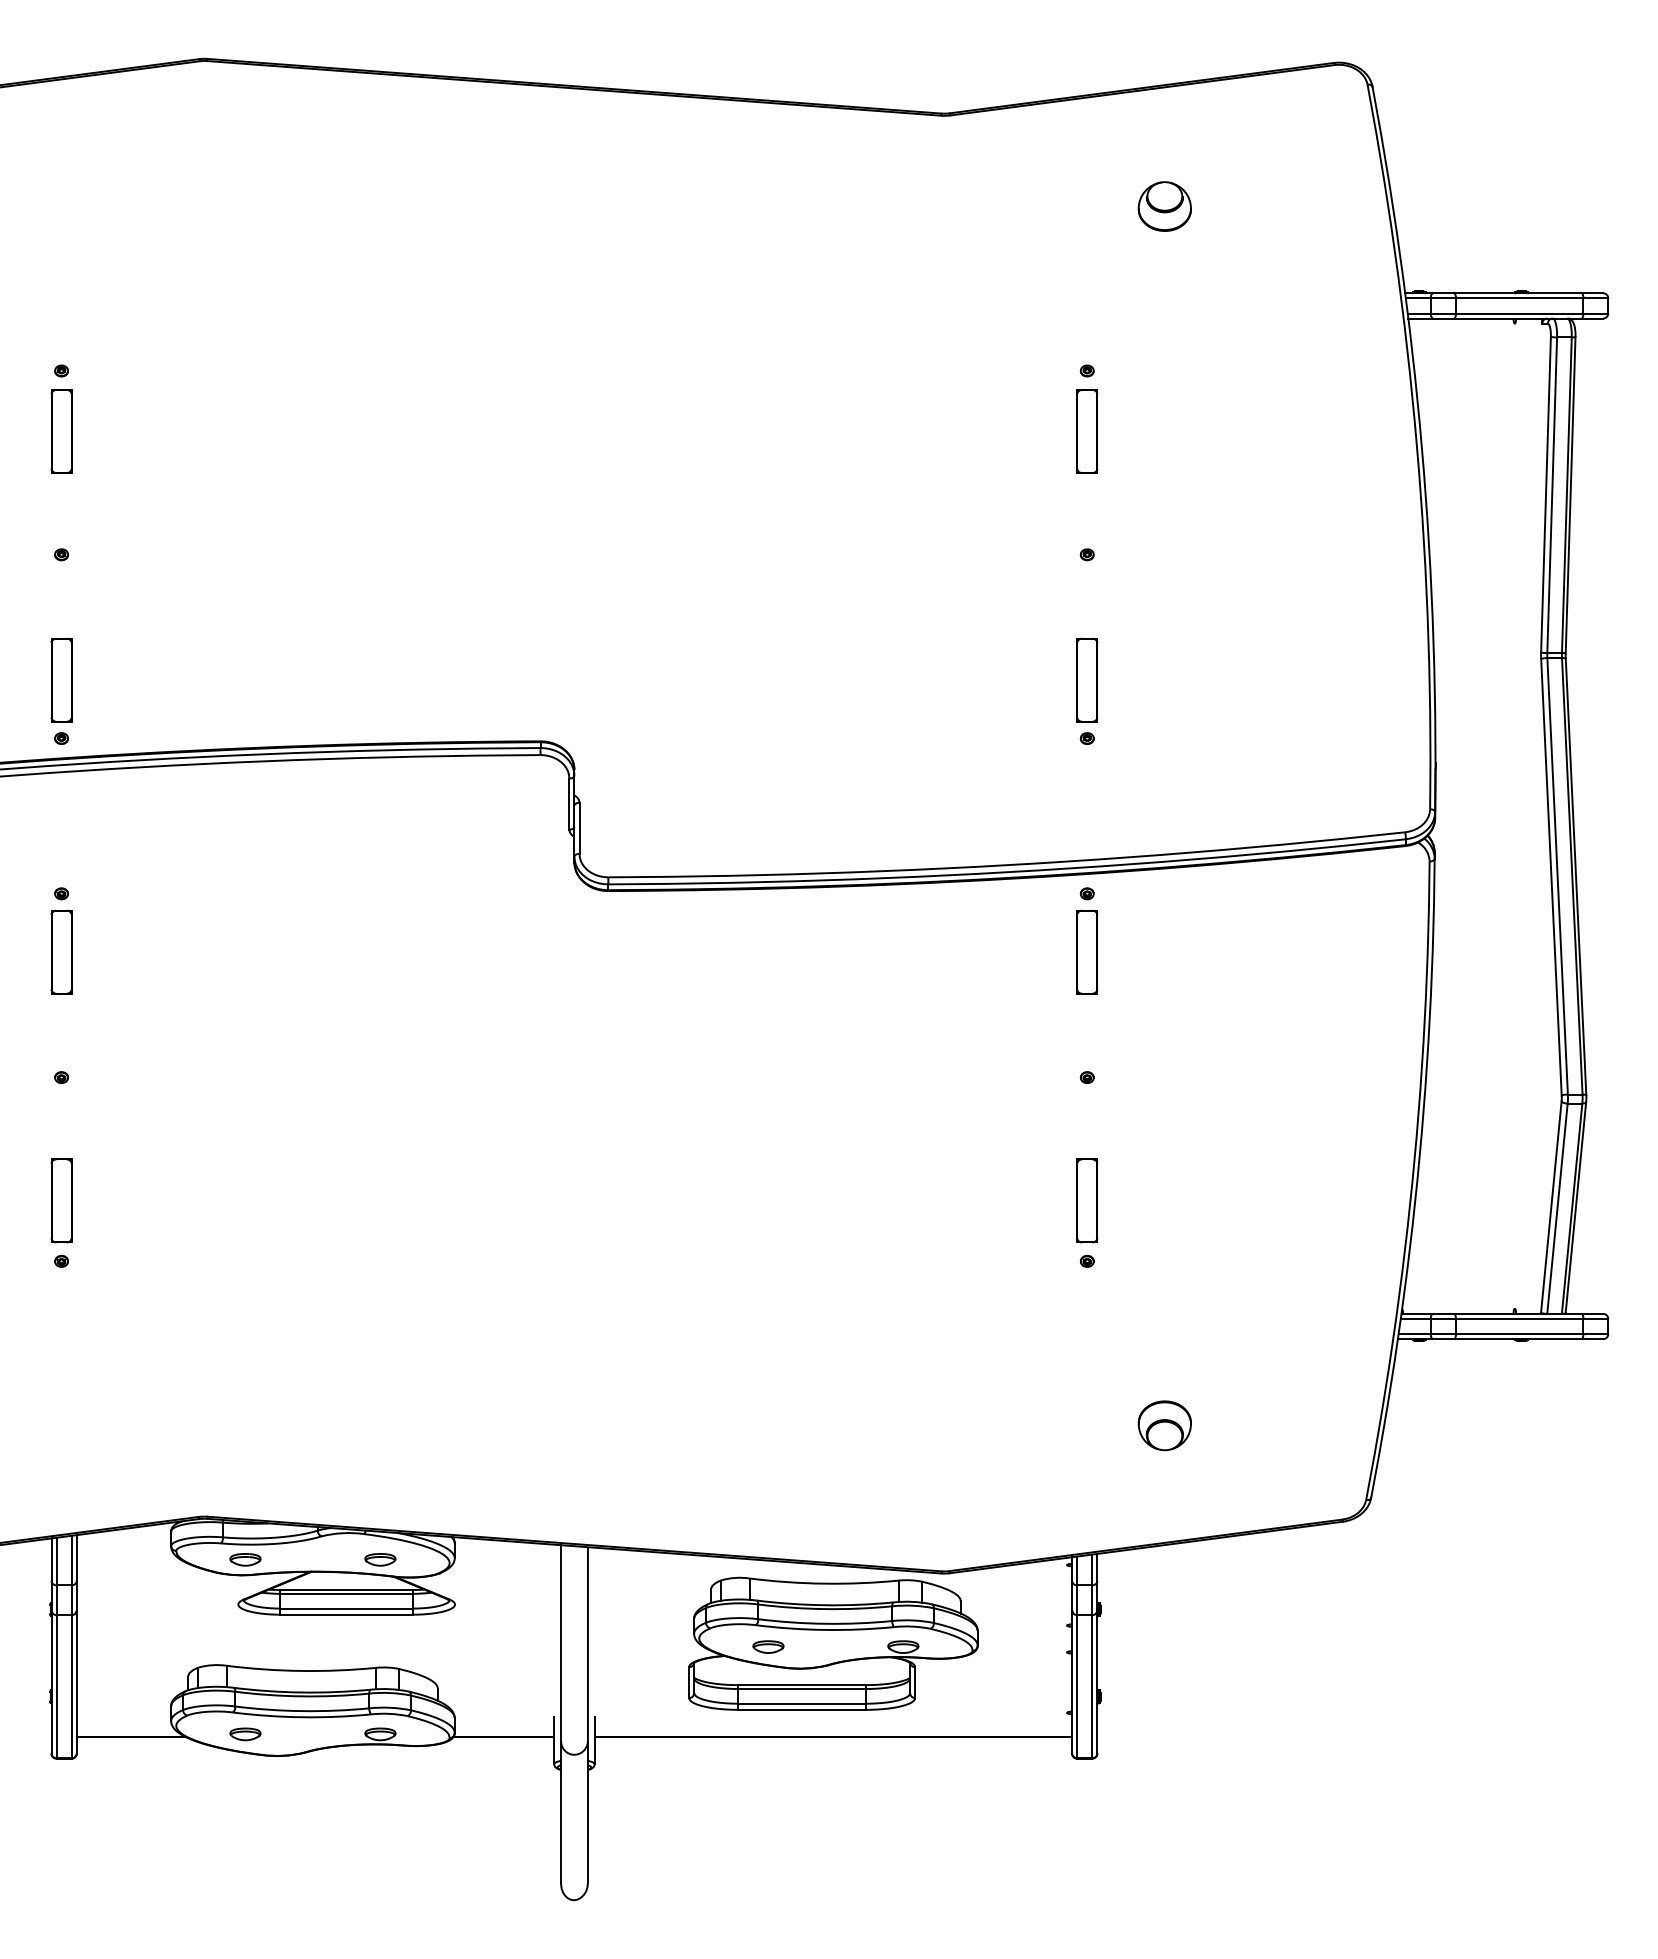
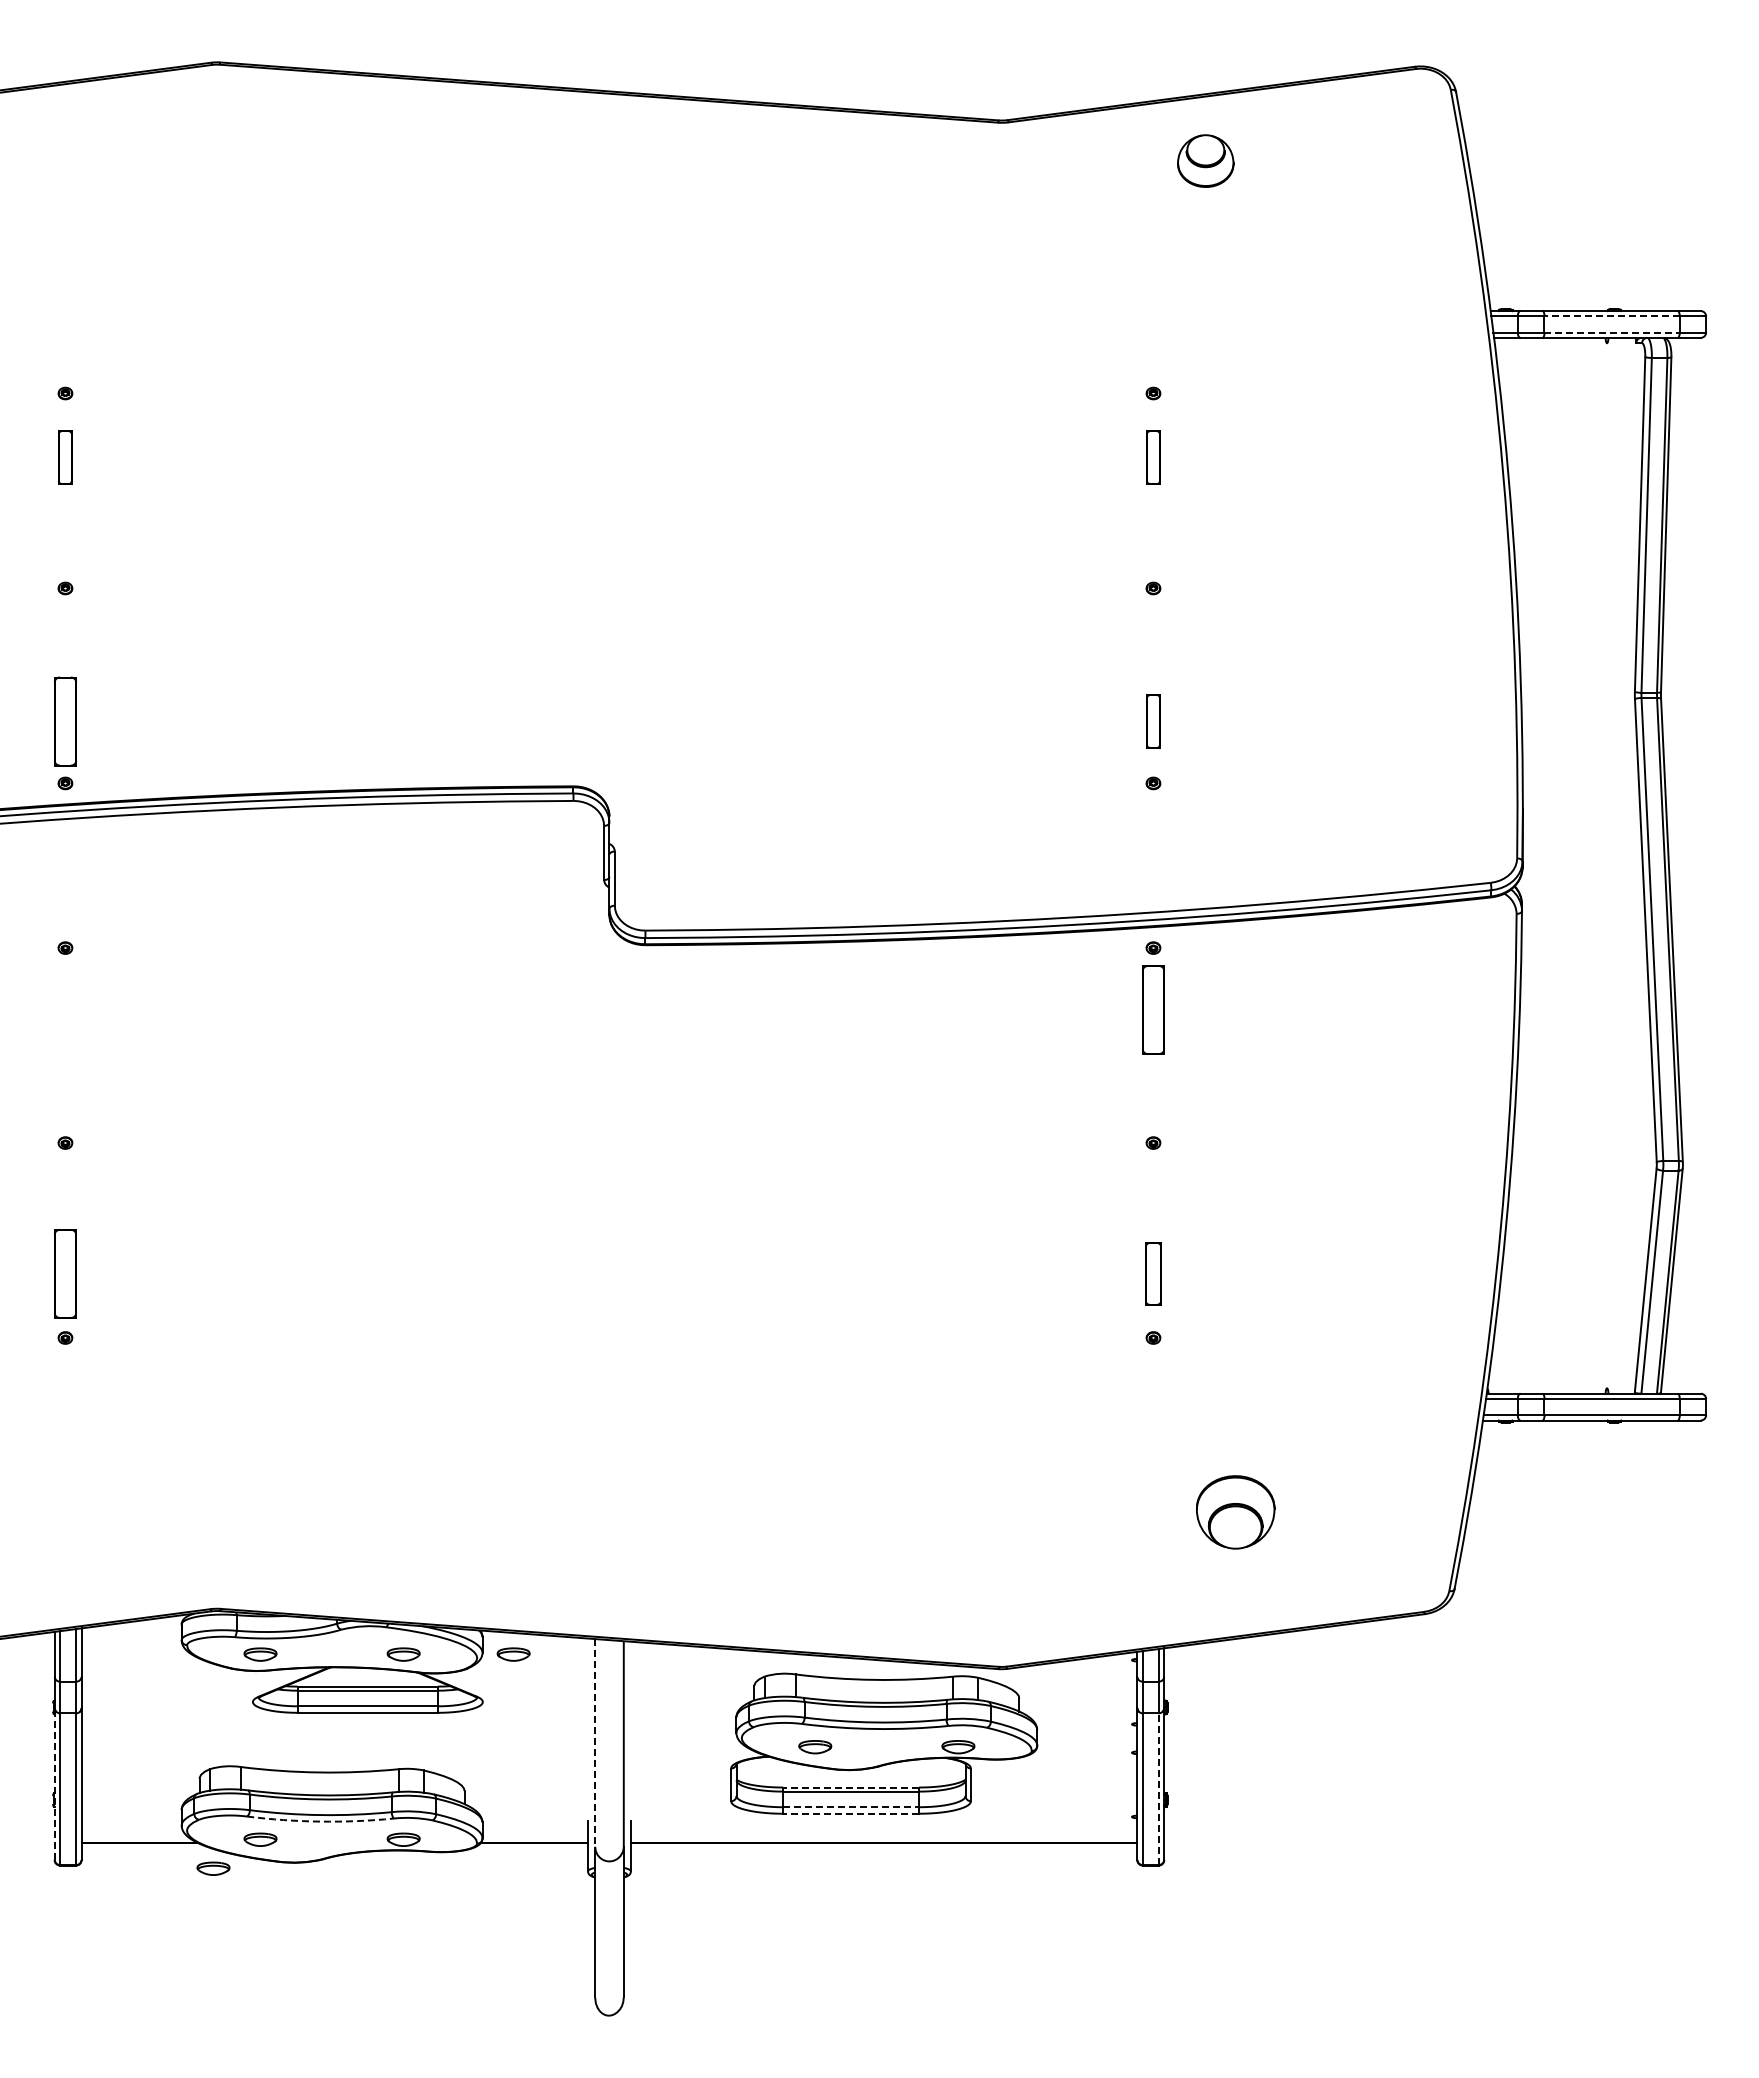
part: (1164, 206) -> (1205, 160), moved
line: (1519, 298) -> (1612, 316), solid -> dashed
line: (1519, 313) -> (1612, 332), solid -> dashed
part: (60, 431) -> (64, 457), size x0.6
part: (1087, 431) -> (1153, 457), size x0.6
part: (1087, 680) -> (1153, 721), size x0.6
part: (61, 951) -> (65, 1009), removed
part: (1087, 1200) -> (1153, 1273), size x0.7
part: (1164, 1425) -> (1235, 1512), size x1.4
part: (483, 1559) -> (513, 1654), added
line: (561, 1642) -> (595, 1742), solid -> dashed
line: (51, 1681) -> (54, 1783), solid -> dashed
line: (801, 1685) -> (850, 1787), solid -> dashed
line: (1092, 1686) -> (1158, 1789), solid -> dashed
line: (802, 1703) -> (851, 1807), solid -> dashed
line: (801, 1709) -> (850, 1813), solid -> dashed
arc: (302, 1717) -> (320, 1821), solid -> dashed
part: (201, 1761) -> (213, 1868), added

